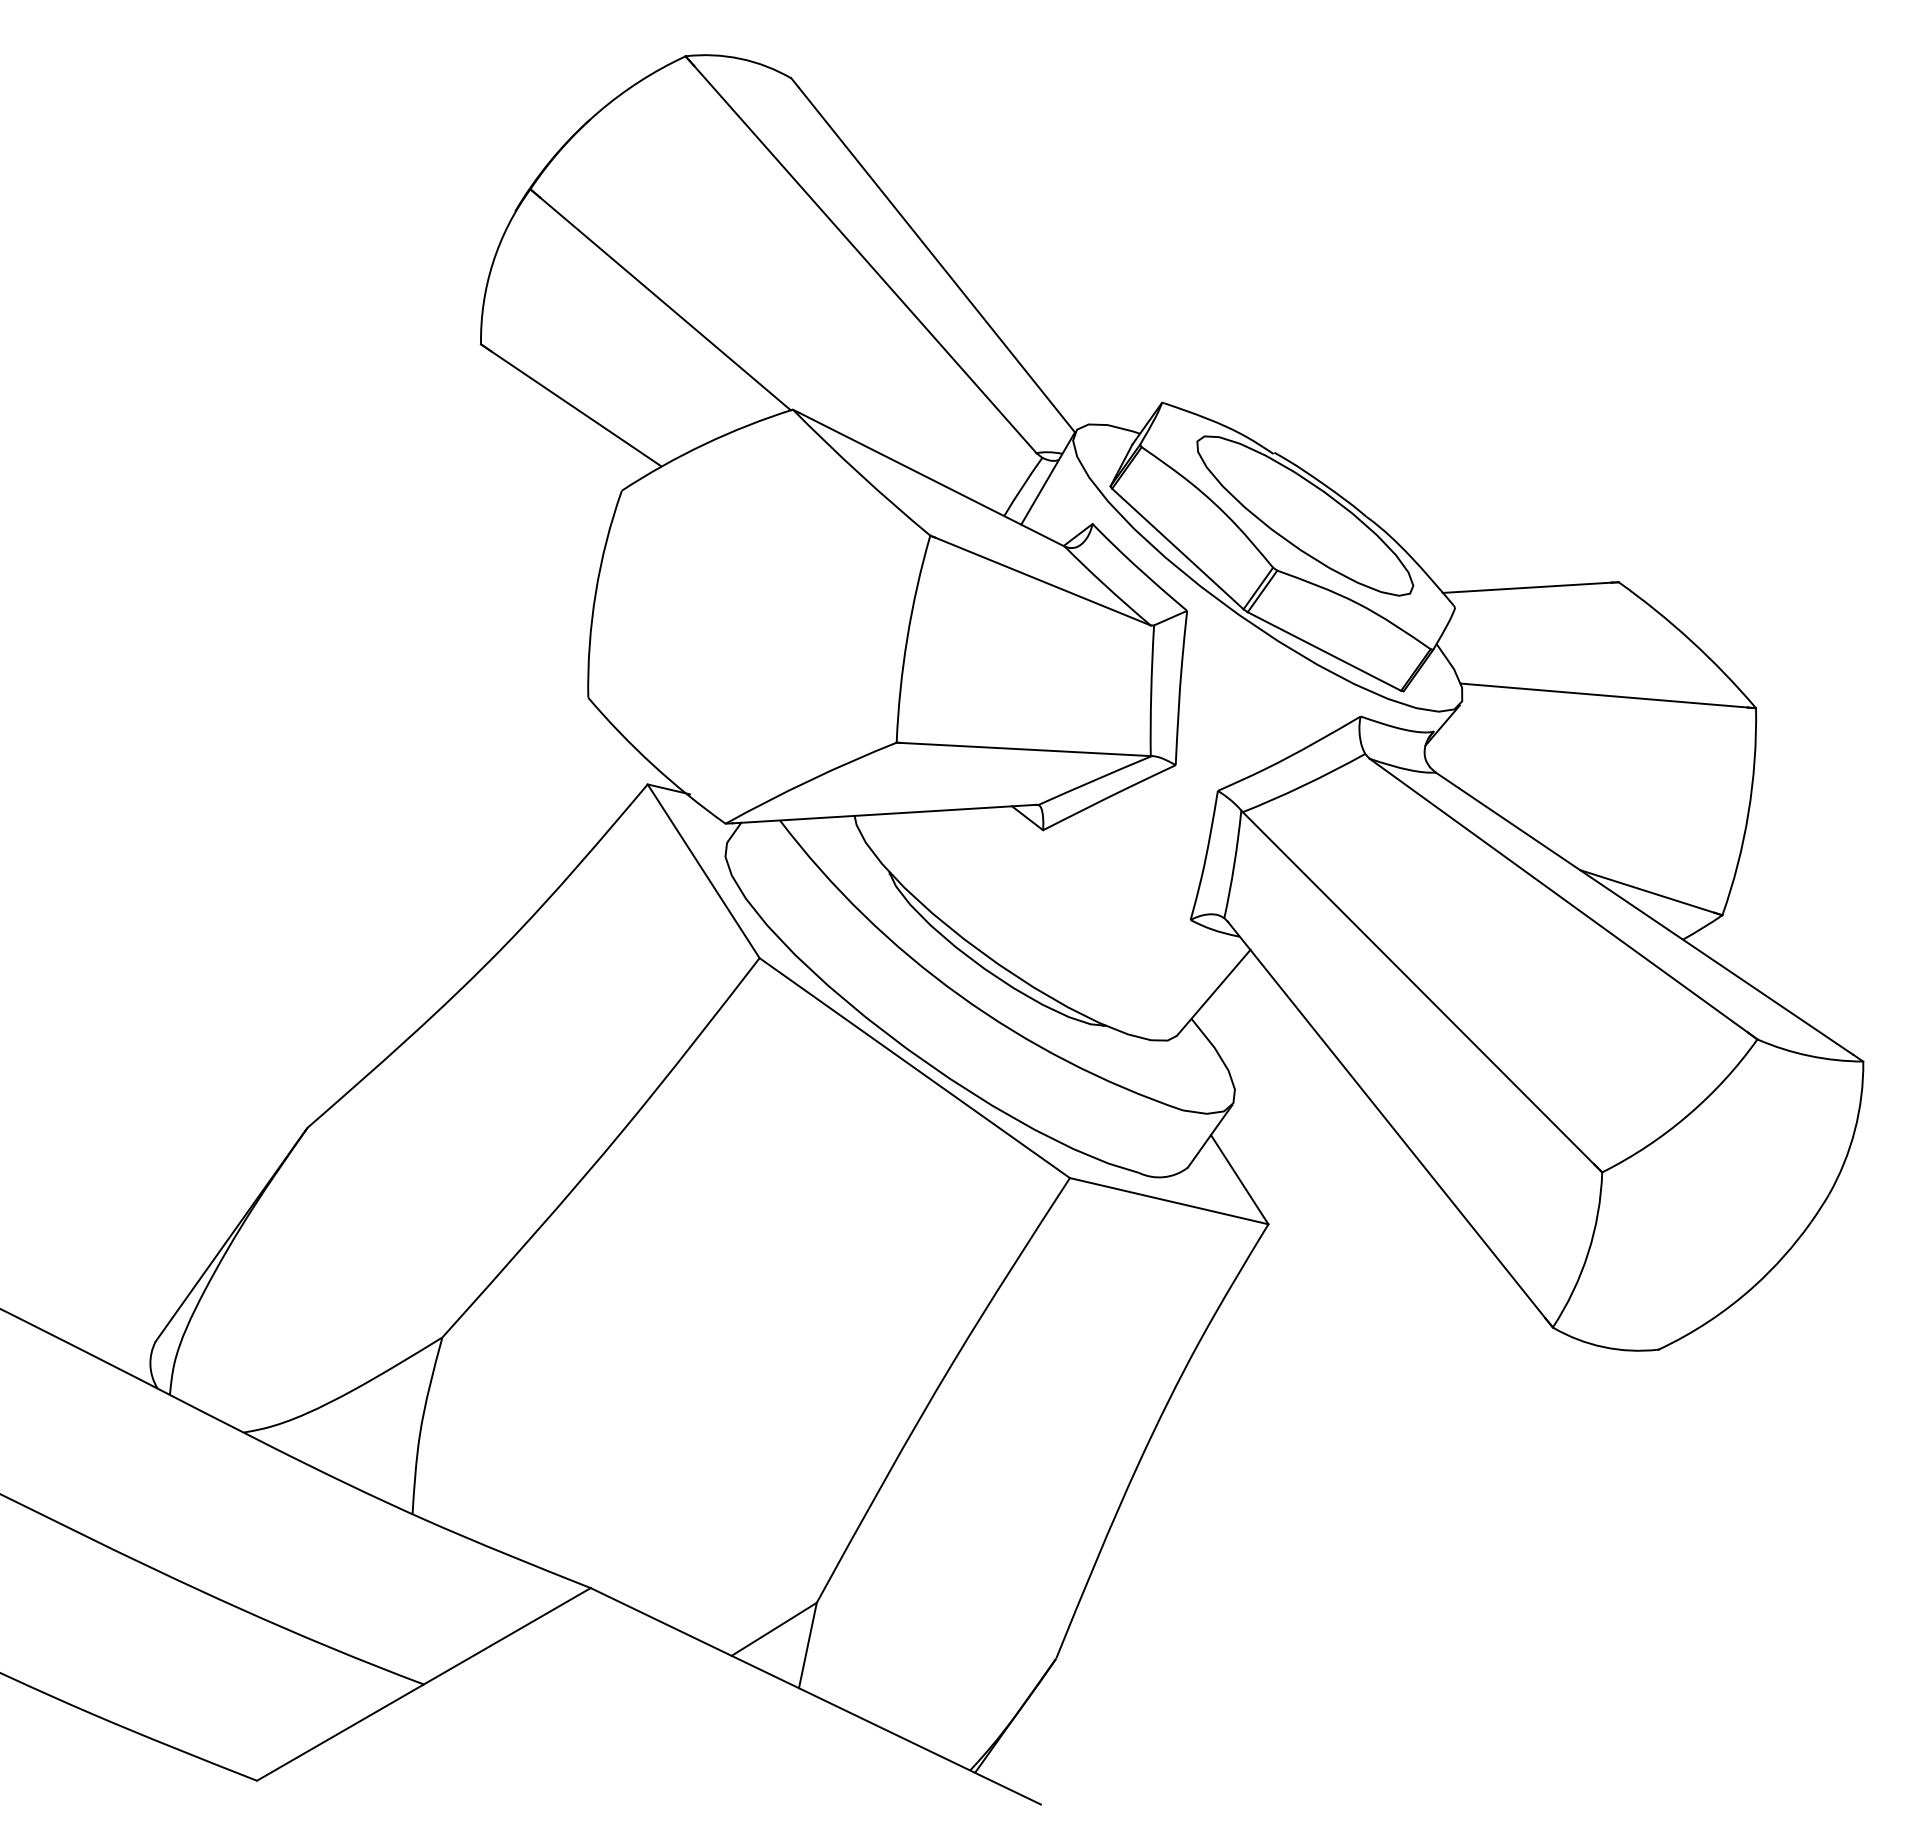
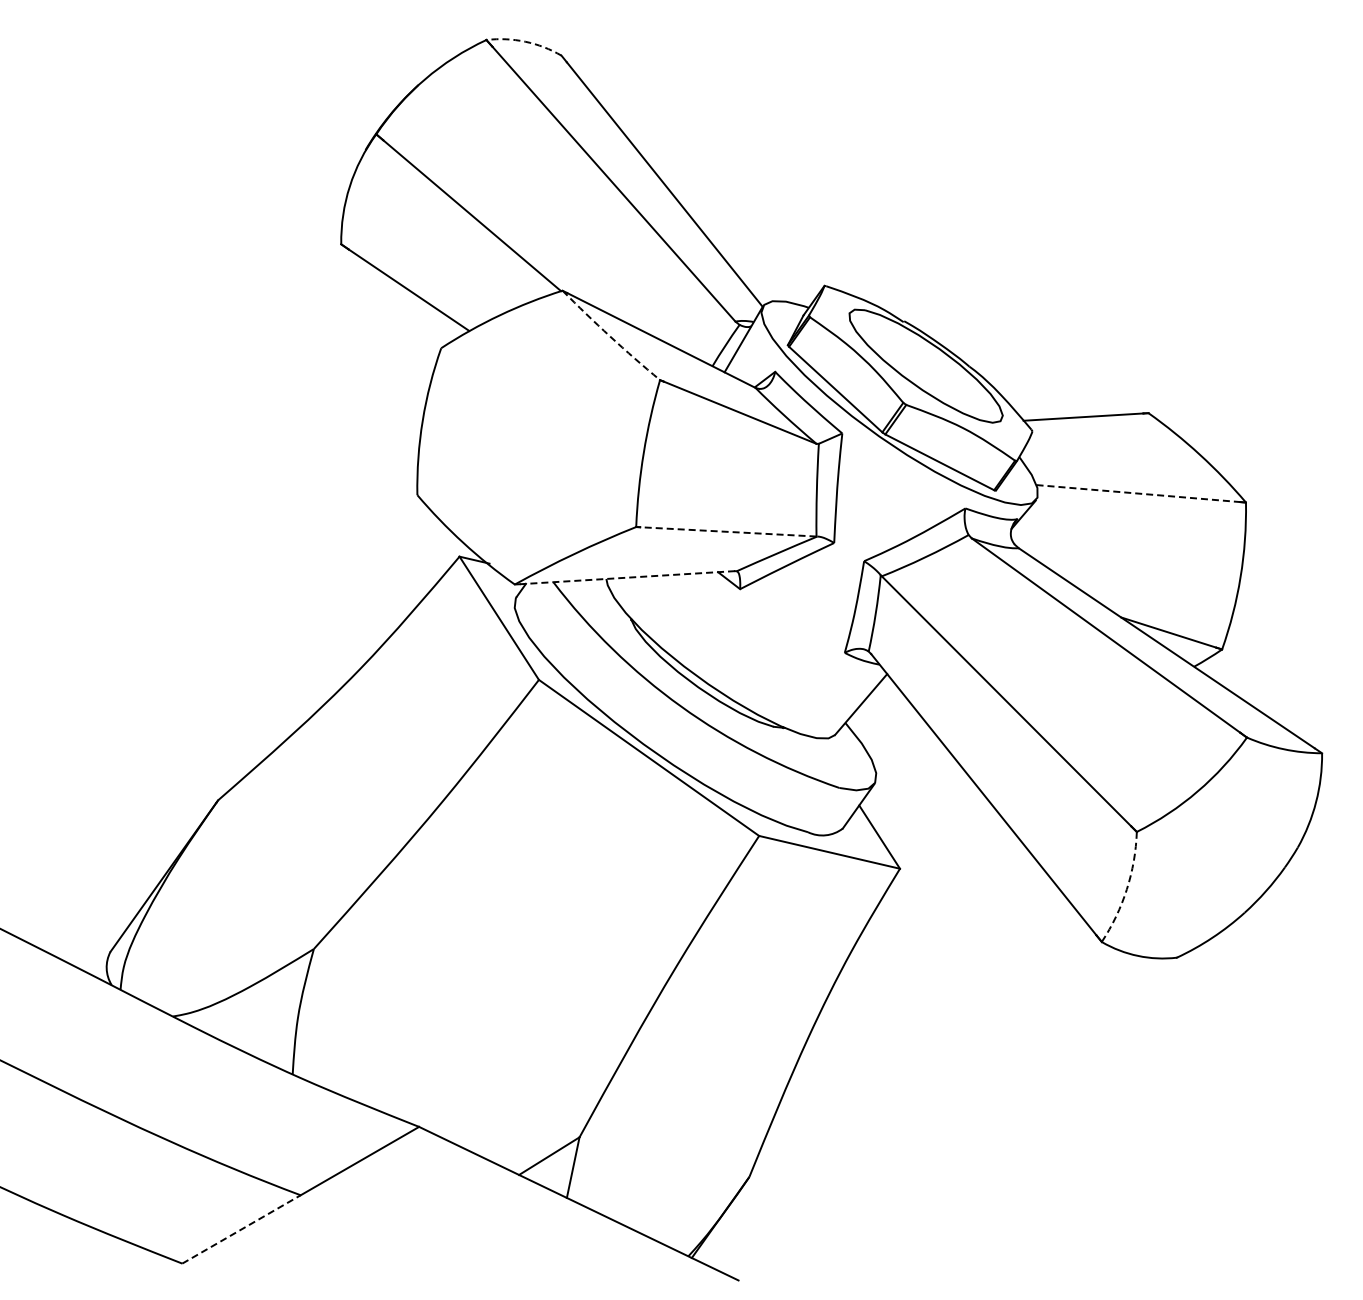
arc: (740, 58) -> (525, 41), solid -> dashed
arc: (860, 474) -> (610, 336), solid -> dashed
line: (1604, 695) -> (1138, 493), solid -> dashed
line: (1025, 748) -> (727, 531), solid -> dashed
line: (884, 813) -> (627, 577), solid -> dashed
arc: (1587, 1253) -> (1126, 889), solid -> dashed
line: (340, 1732) -> (241, 1229), solid -> dashed

